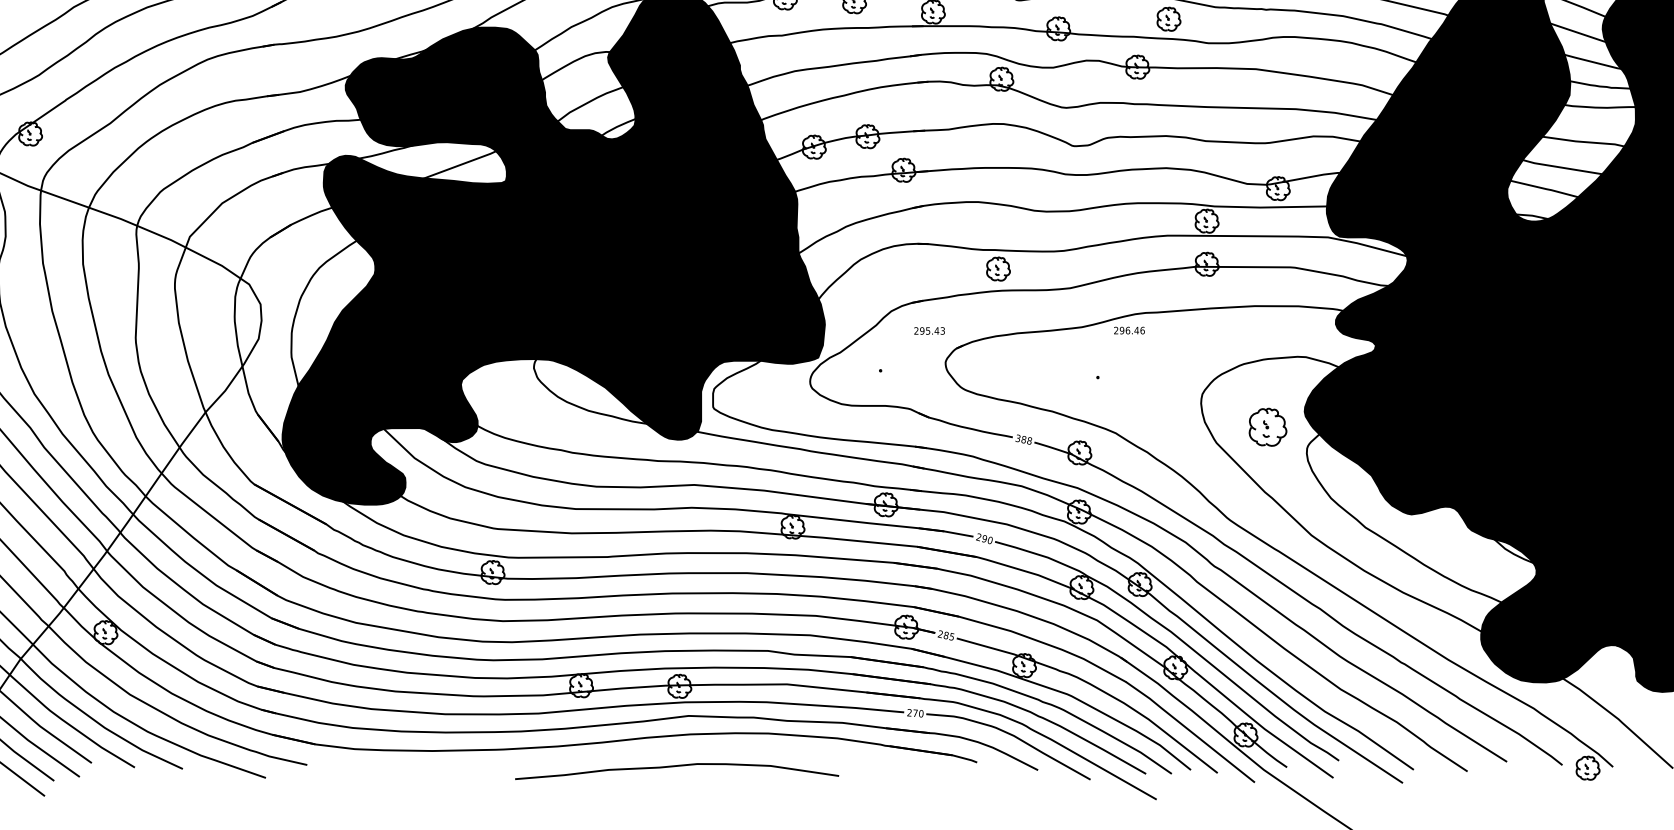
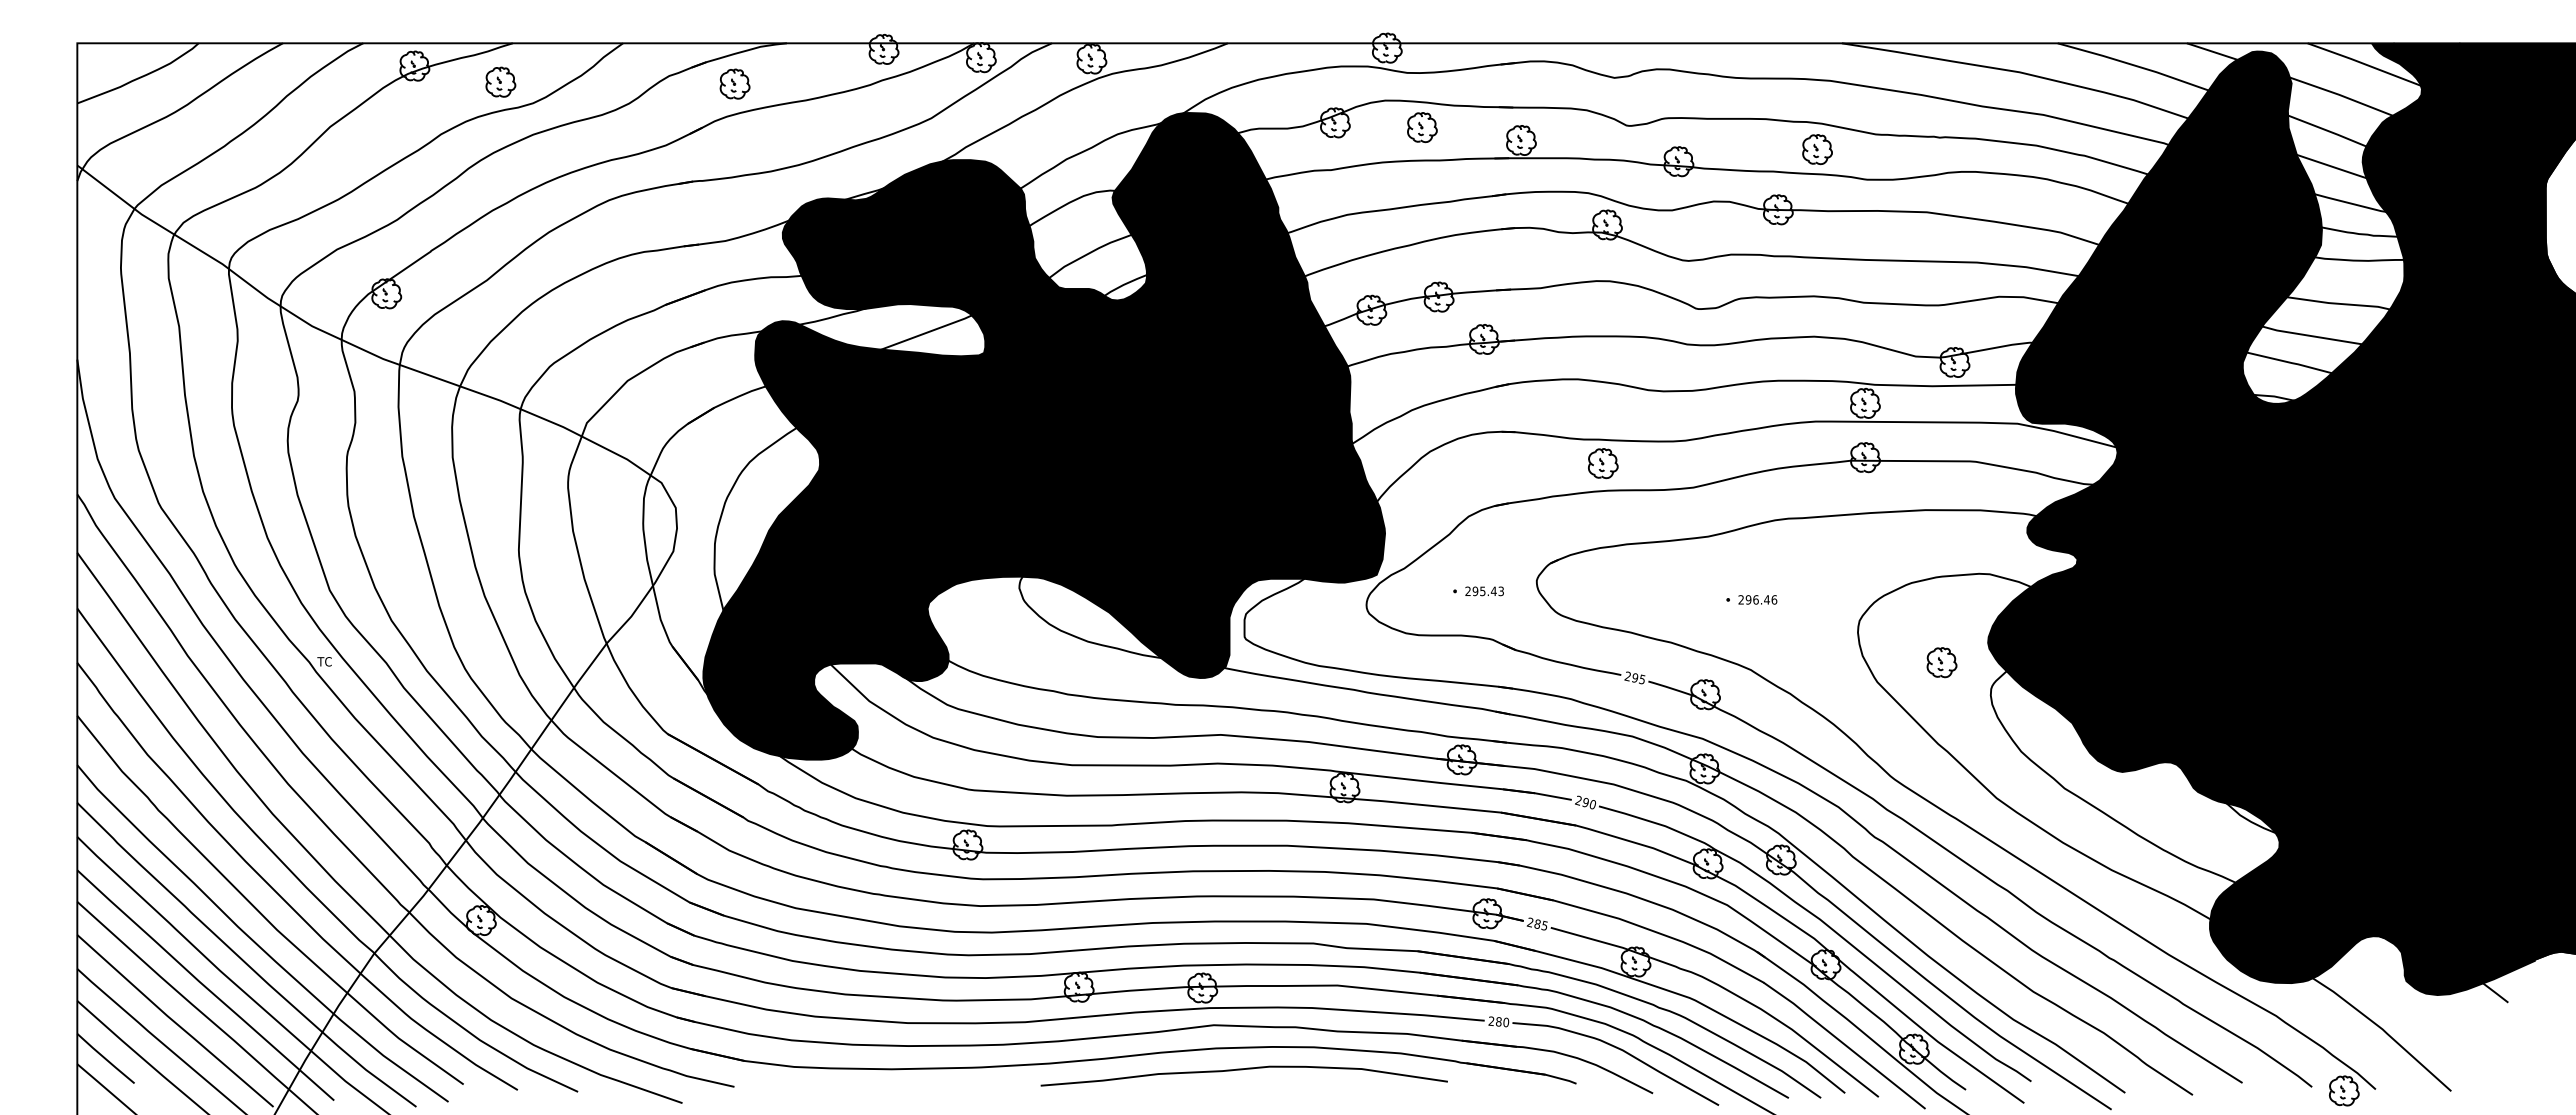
text: (1129, 330) -> (1757, 599), moved
text: (929, 331) -> (1484, 591), moved
part: (1267, 427) -> (1941, 662), size x0.62
text: (1023, 440) -> (1634, 678), 388 -> 295
text: (915, 712) -> (1498, 1021), 270 -> 280
curve: (675, 767) -> (1242, 1070), moved

